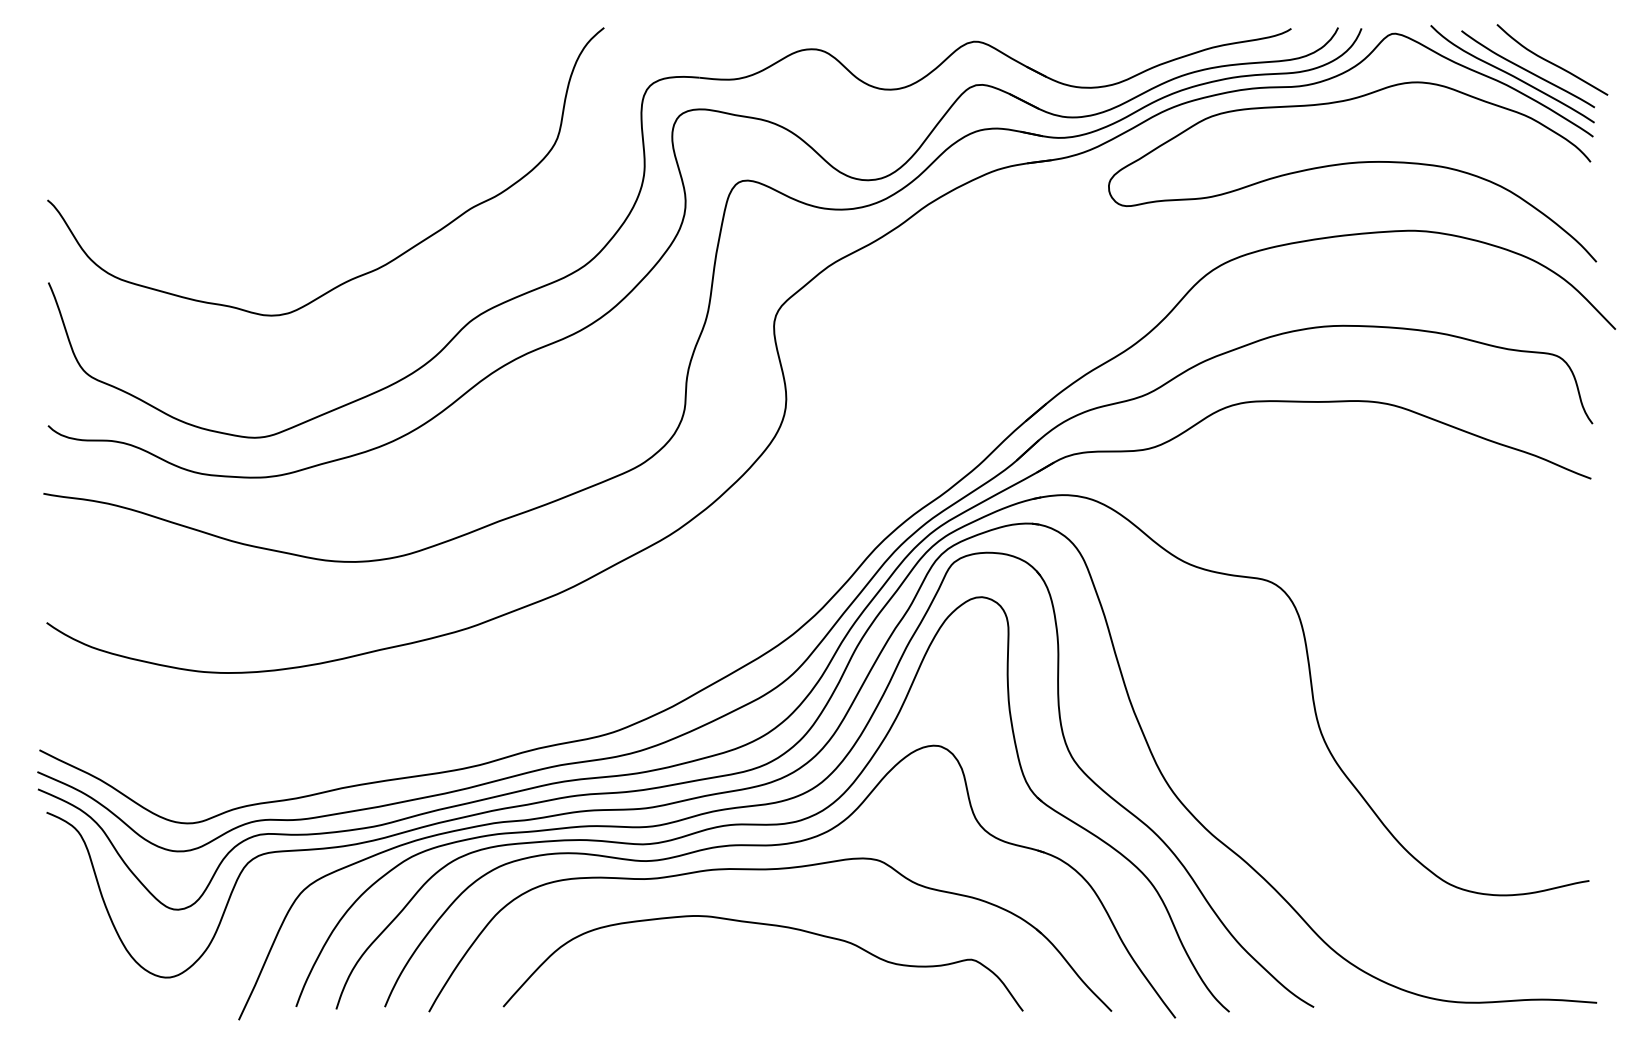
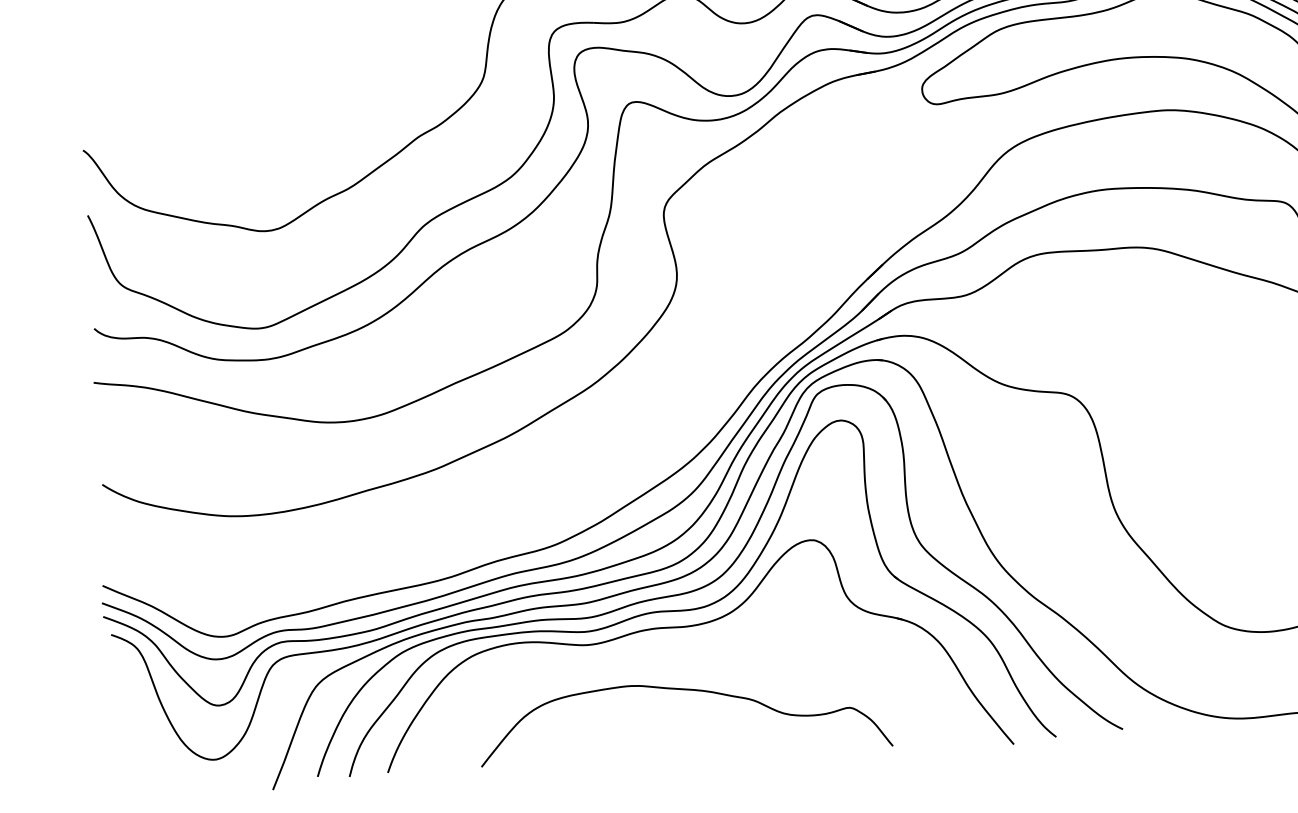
part: (770, 870) -> (686, 646), removed

